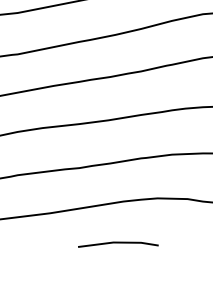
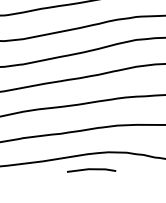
line: (118, 244) -> (91, 170), moved

